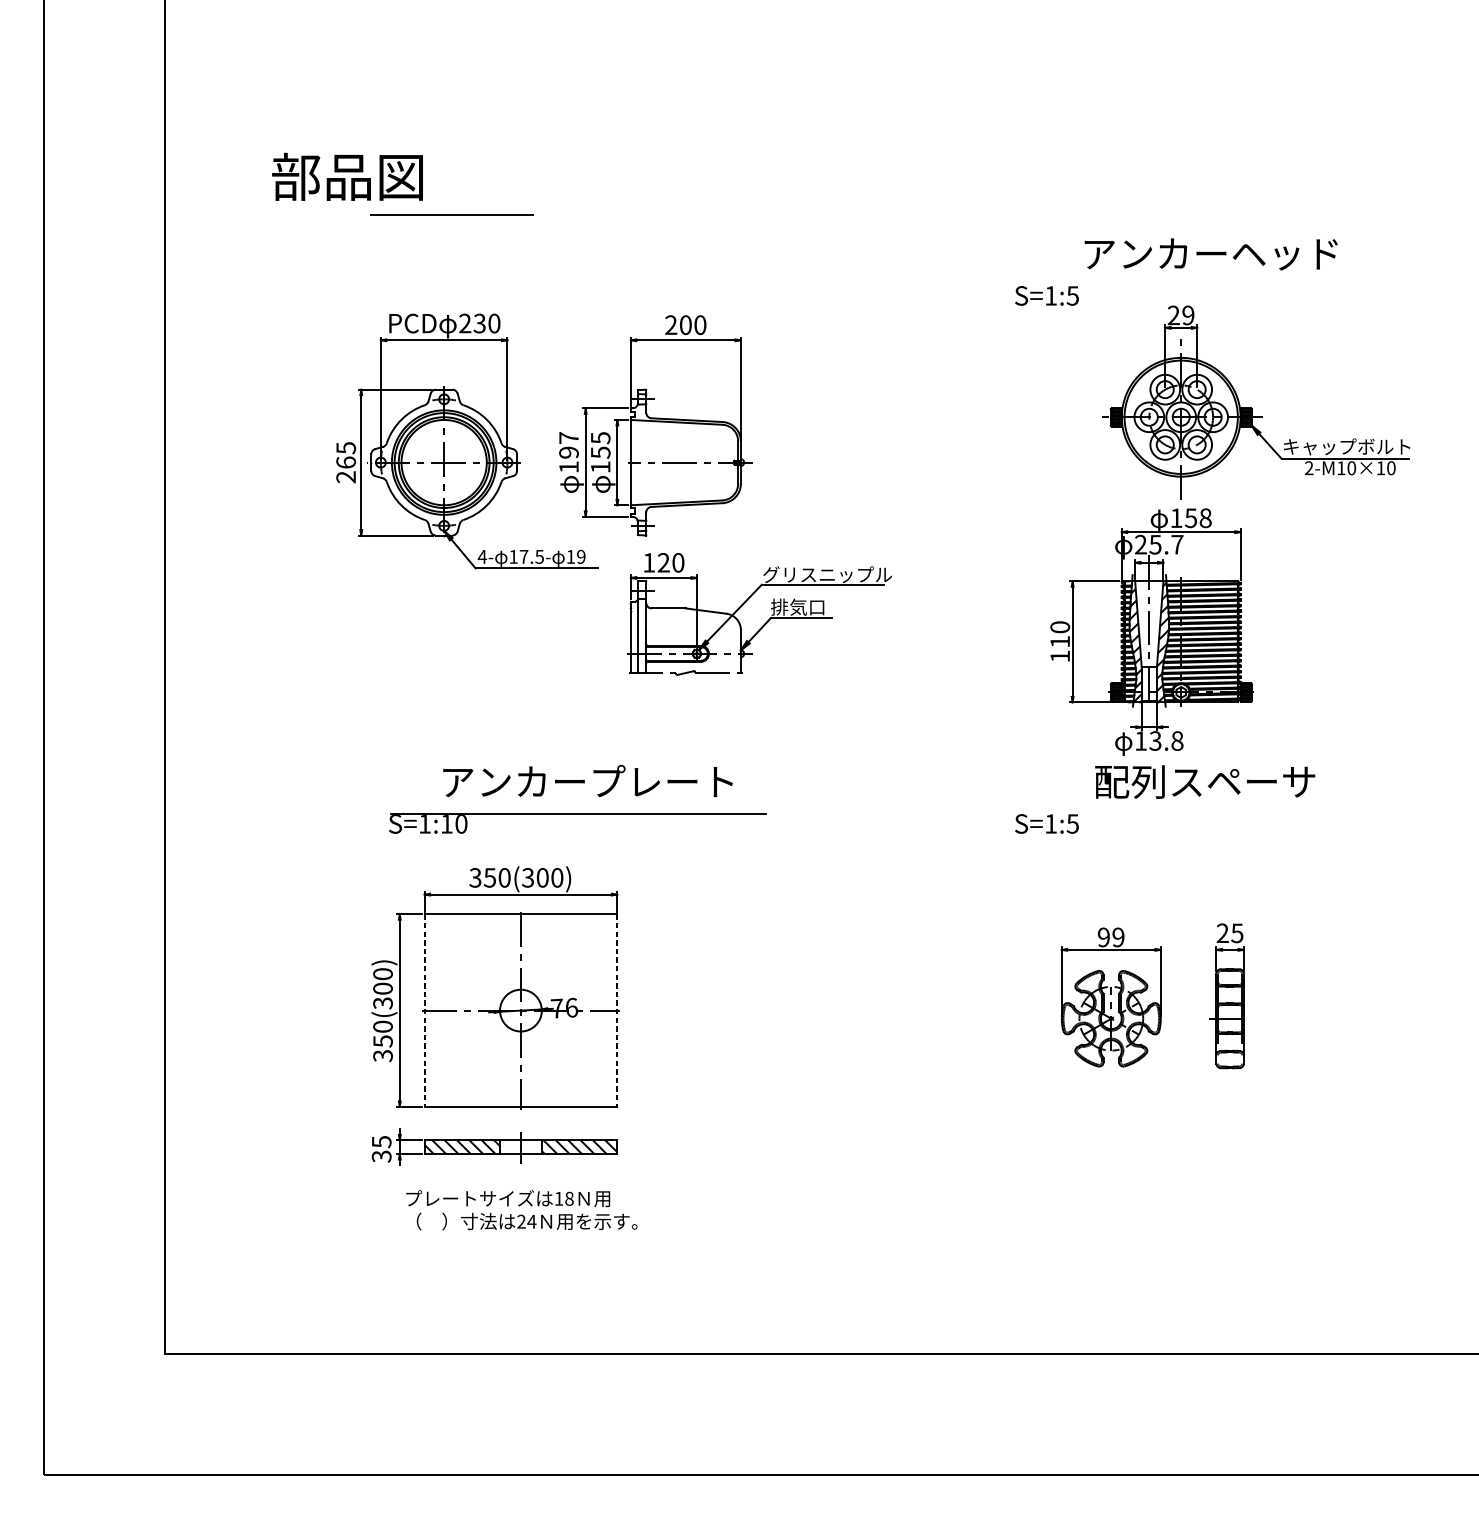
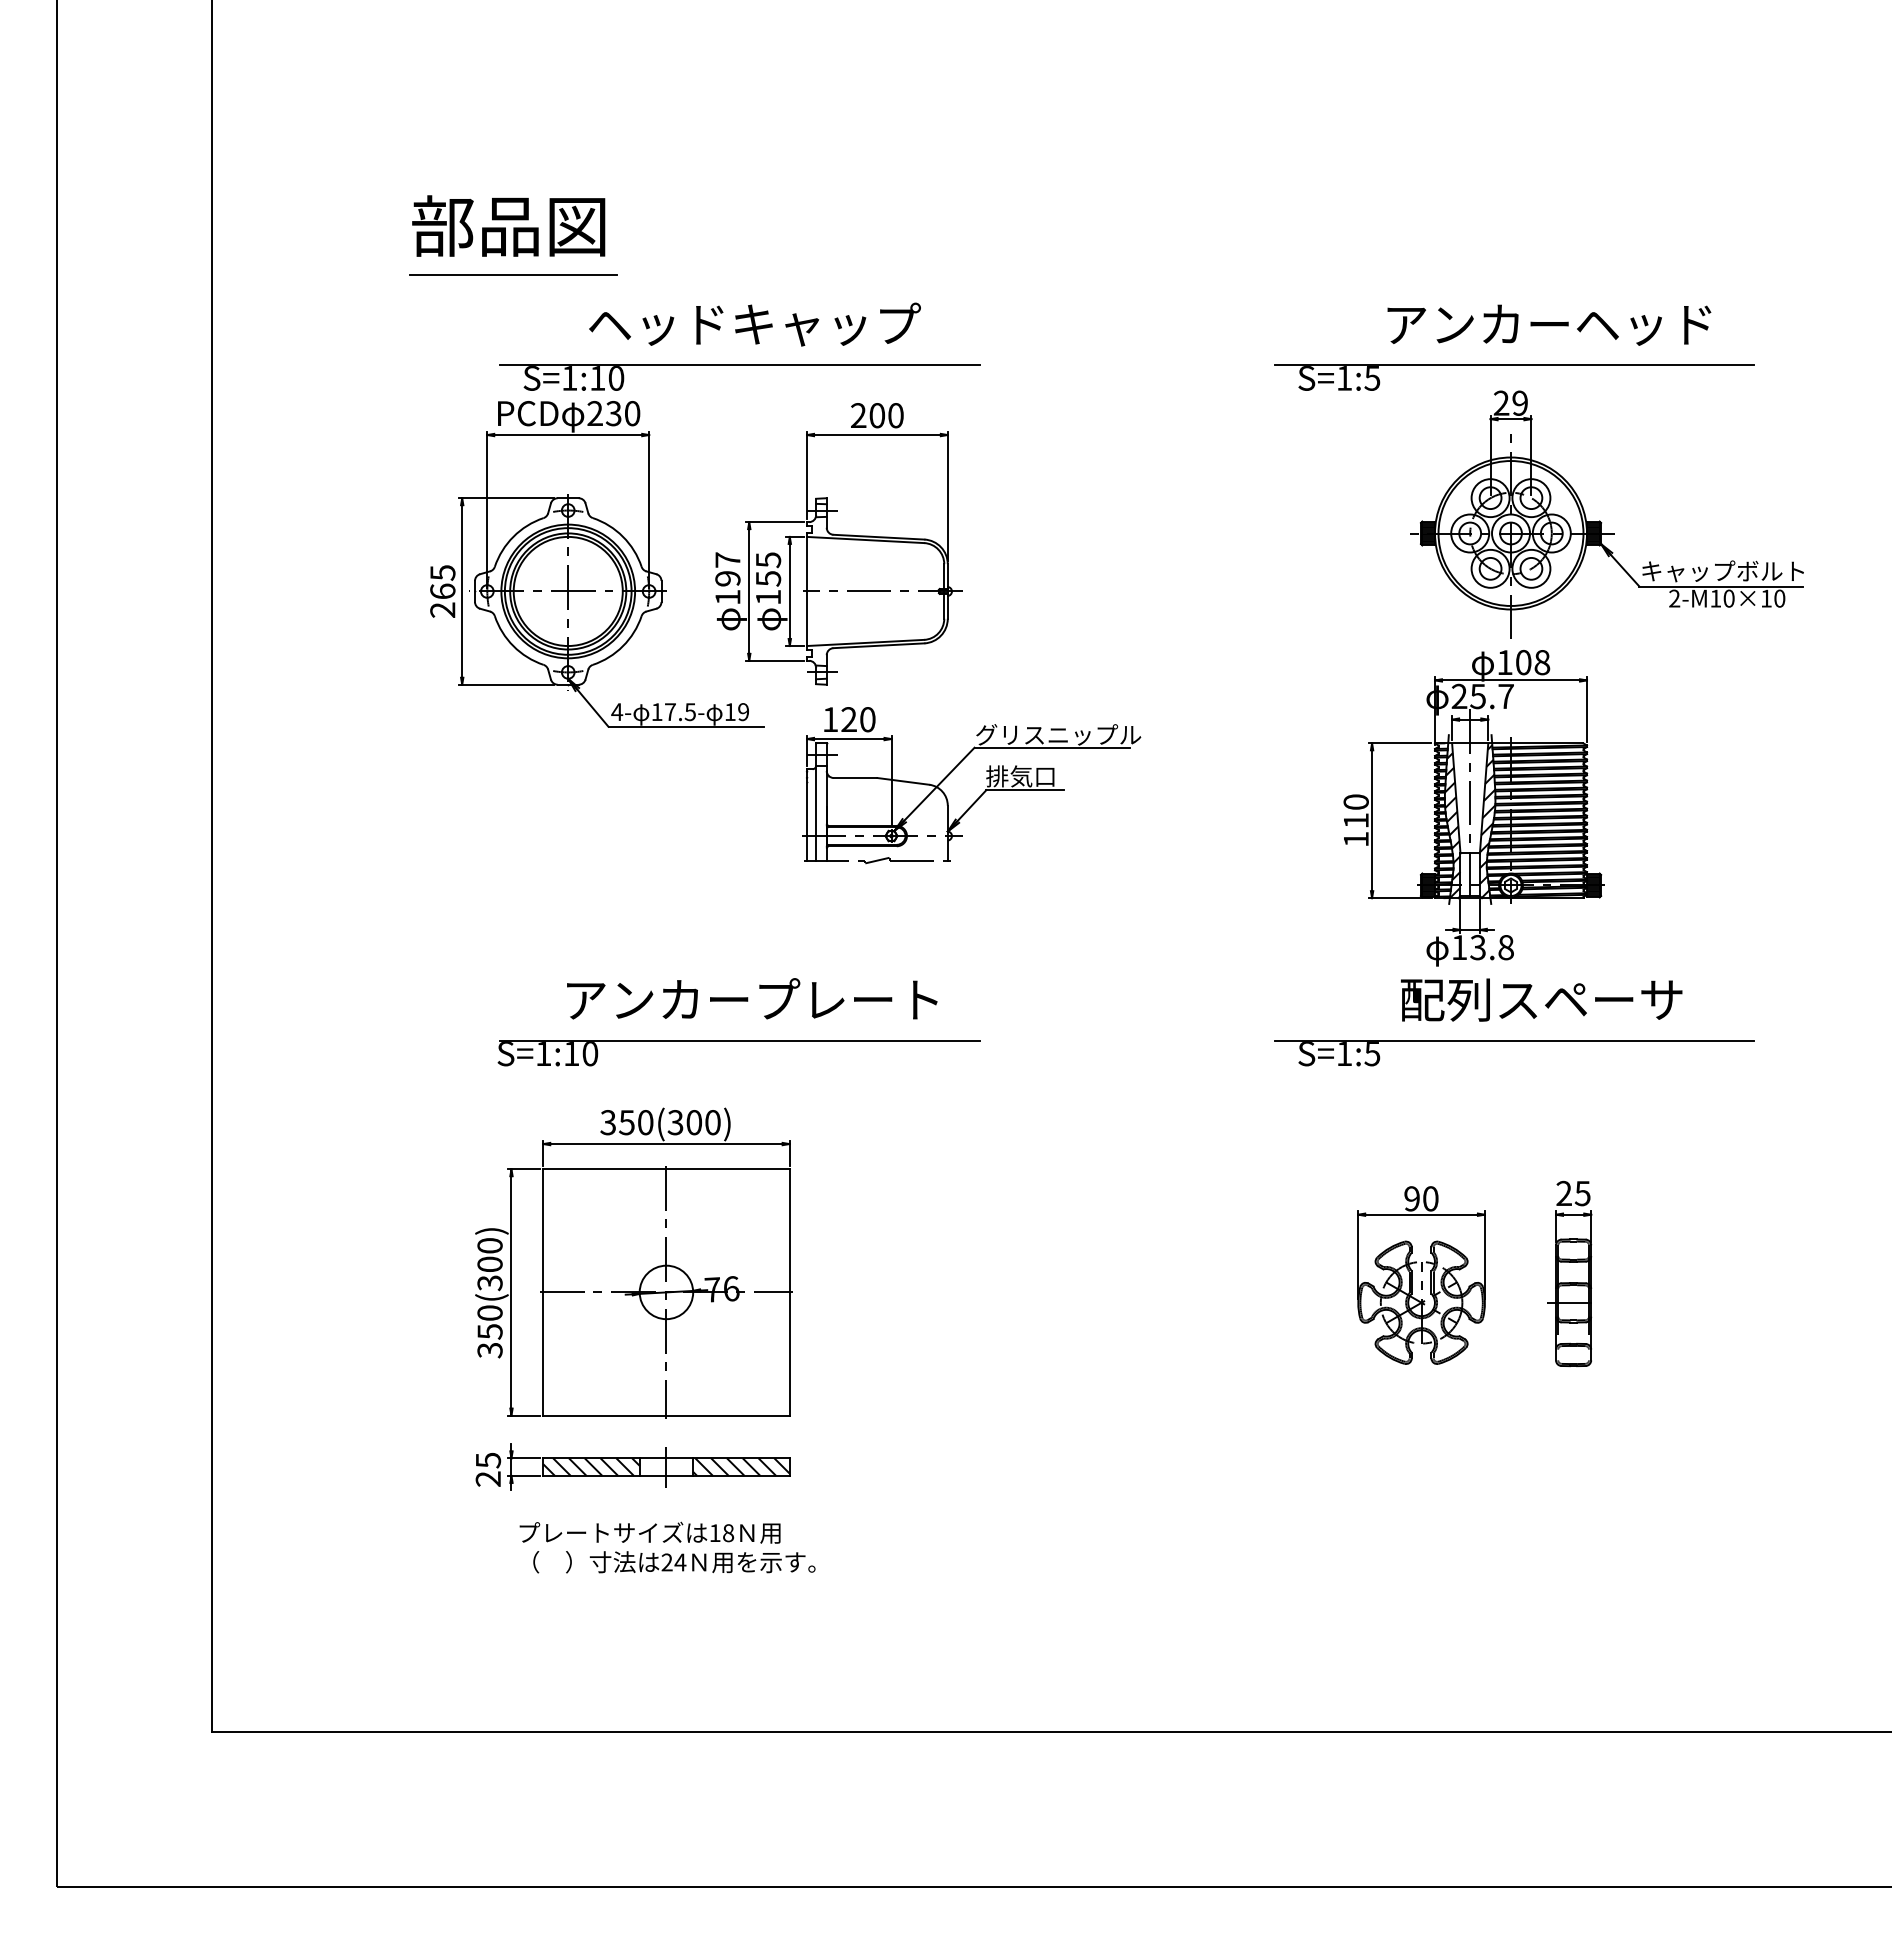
text: (347, 176) -> (508, 225), moved
line: (452, 214) -> (513, 274), moved
part: (576, 260) -> (737, 333), added
line: (1183, 285) -> (1514, 365), added
text: (1190, 518) -> (1523, 662), 158 -> 108
line: (1183, 813) -> (1514, 1040), added
text: (1118, 937) -> (1430, 1198), 99 -> 90
line: (424, 1010) -> (543, 1292), dashed -> solid
line: (617, 1010) -> (789, 1292), dashed -> solid
text: (381, 1156) -> (488, 1479), 35 -> 25

